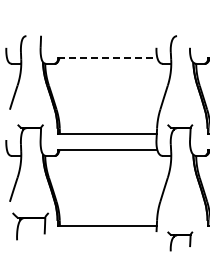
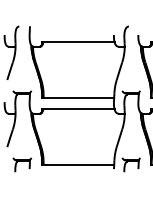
line: (107, 57) -> (78, 42), dashed -> solid
part: (30, 226) -> (22, 165), size x0.71
part: (180, 241) -> (131, 165), moved

